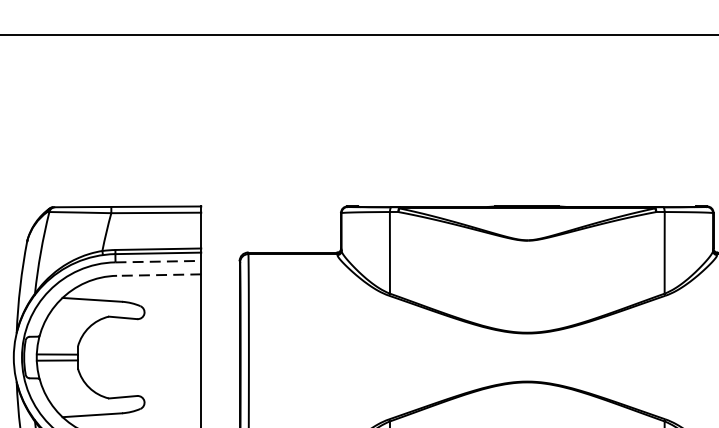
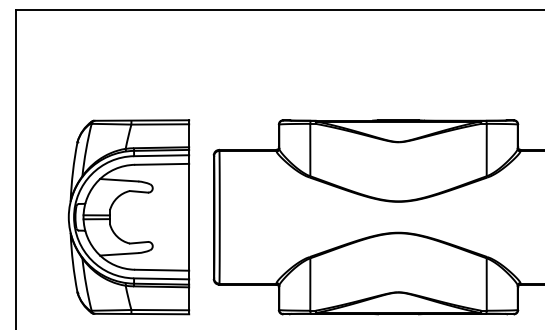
line: (158, 261) -> (161, 155), dashed -> solid
line: (158, 275) -> (161, 164), dashed -> solid

